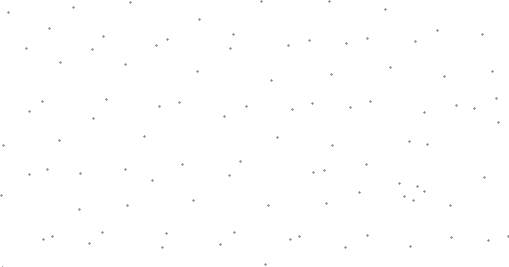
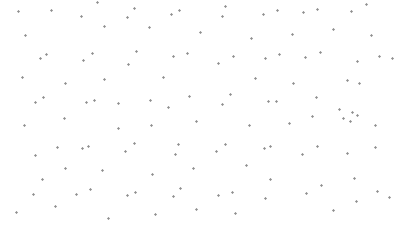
part: (39, 171) -> (90, 101), size x0.62
part: (319, 171) -> (272, 101), moved
part: (48, 237) -> (85, 147), moved

